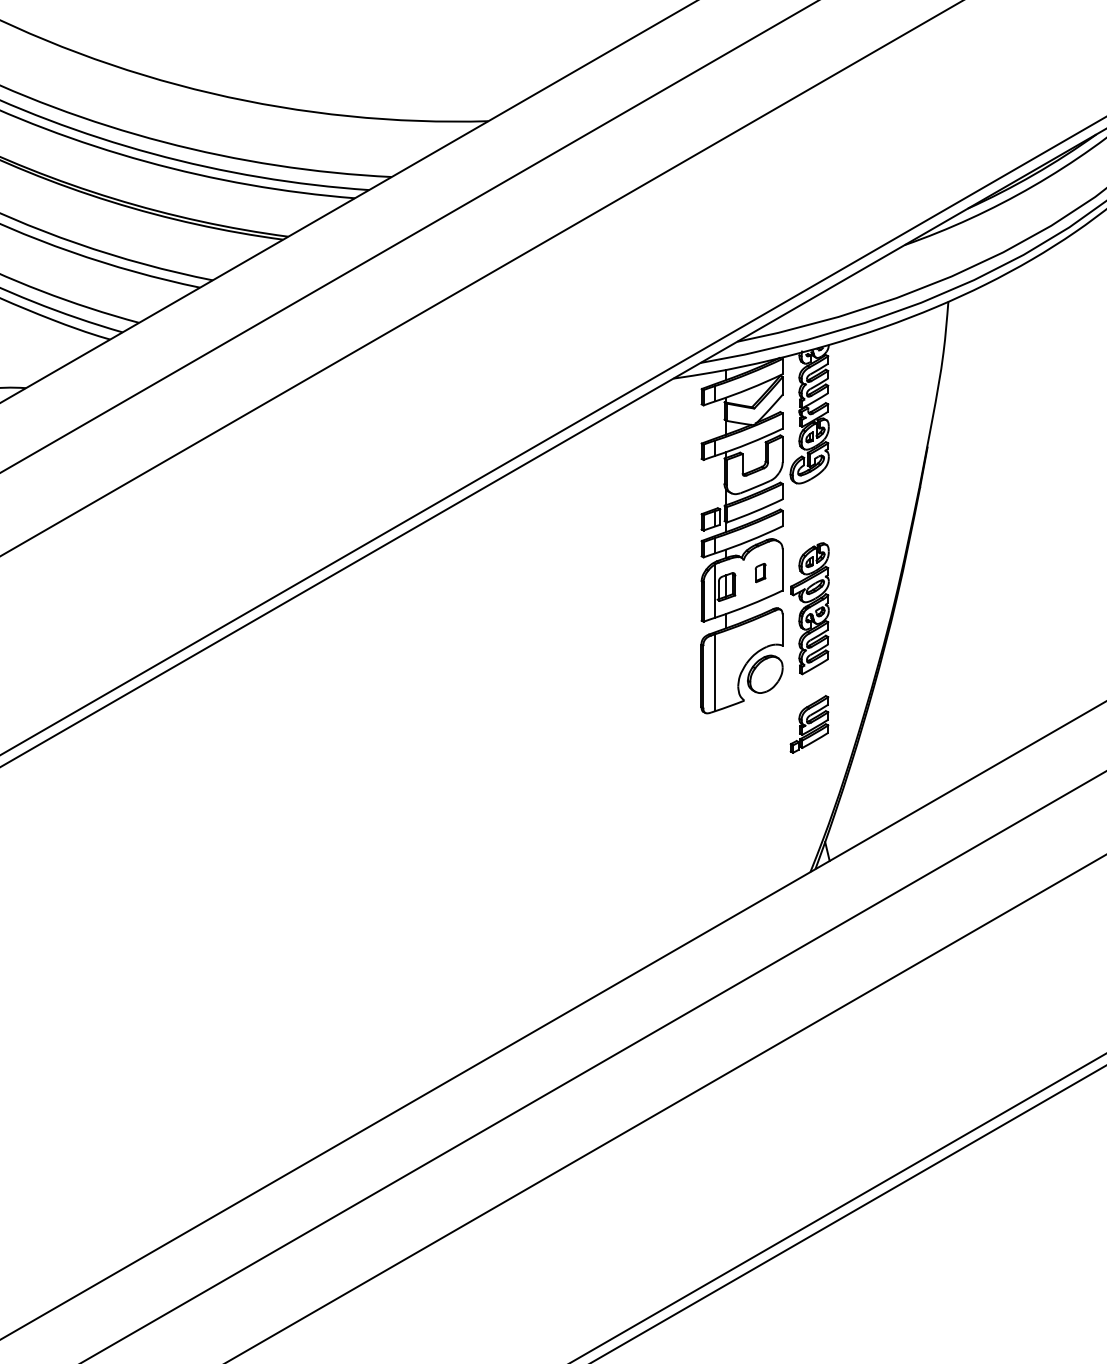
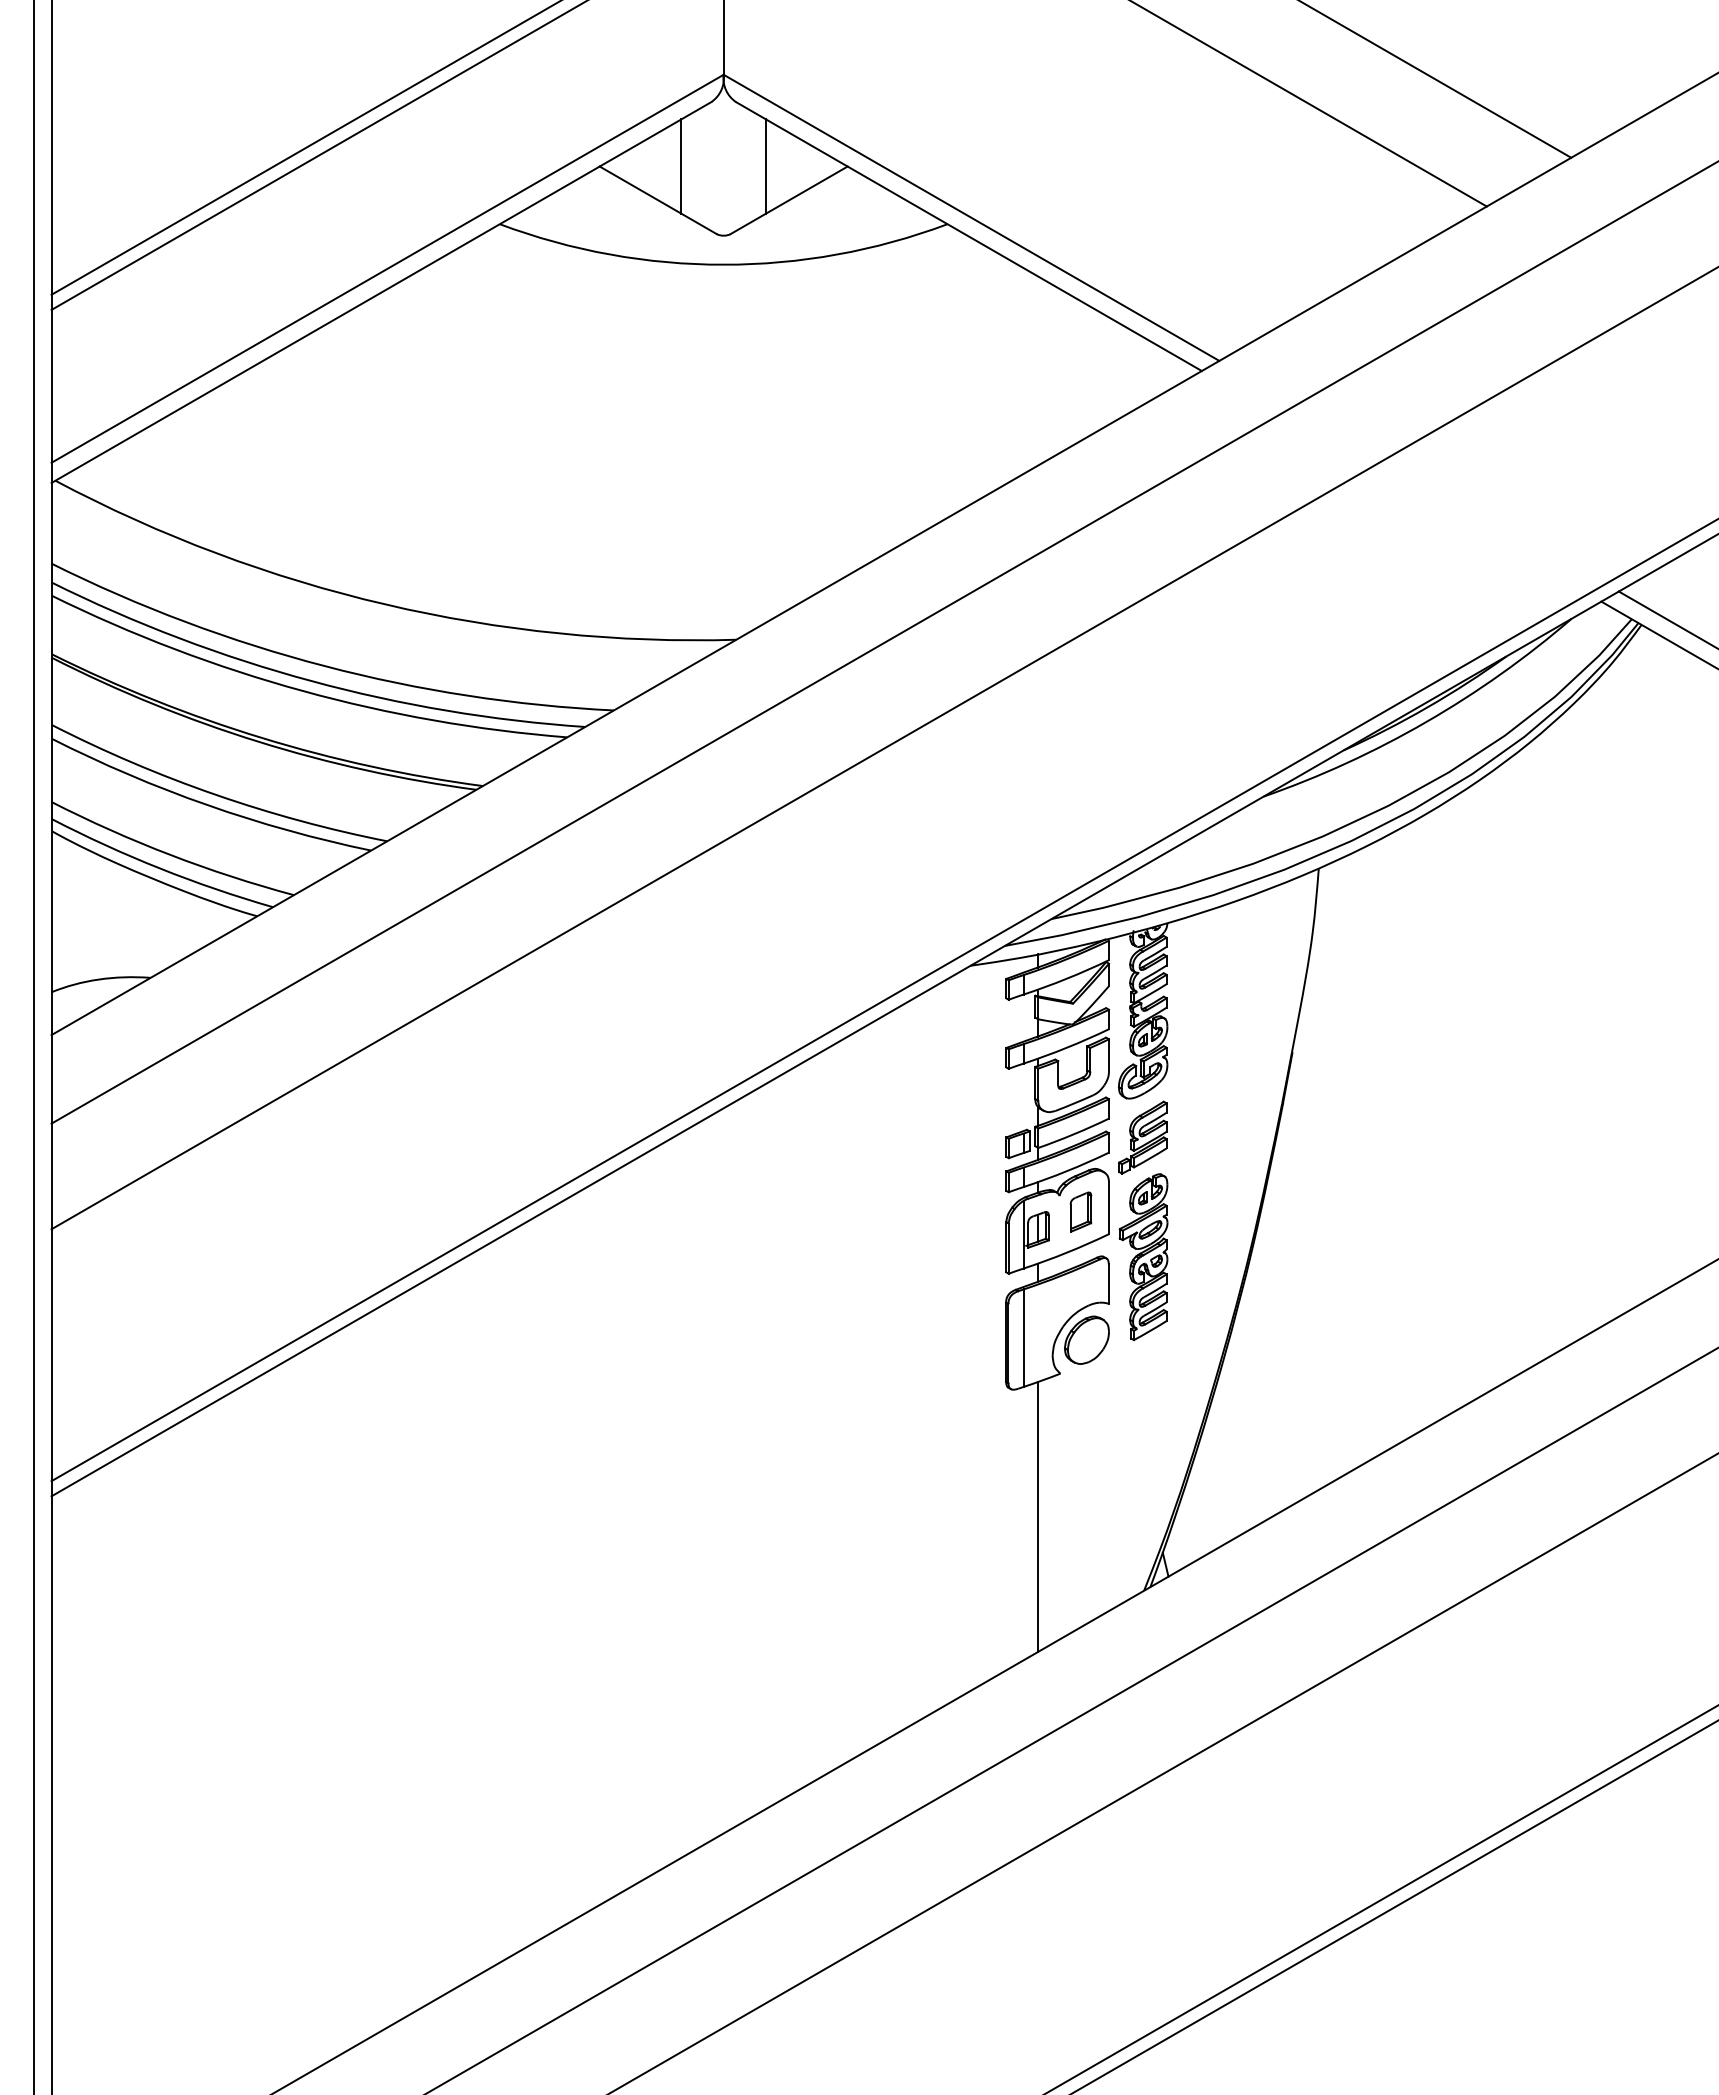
part: (760, 572) -> (1080, 1211), size x1.67
part: (809, 724) -> (1142, 1137), moved
line: (726, 814) -> (1037, 1517), added

